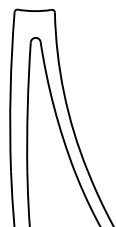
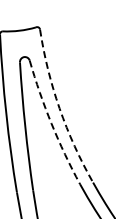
arc: (64, 93) -> (59, 108), solid -> dashed
arc: (54, 107) -> (51, 123), solid -> dashed

